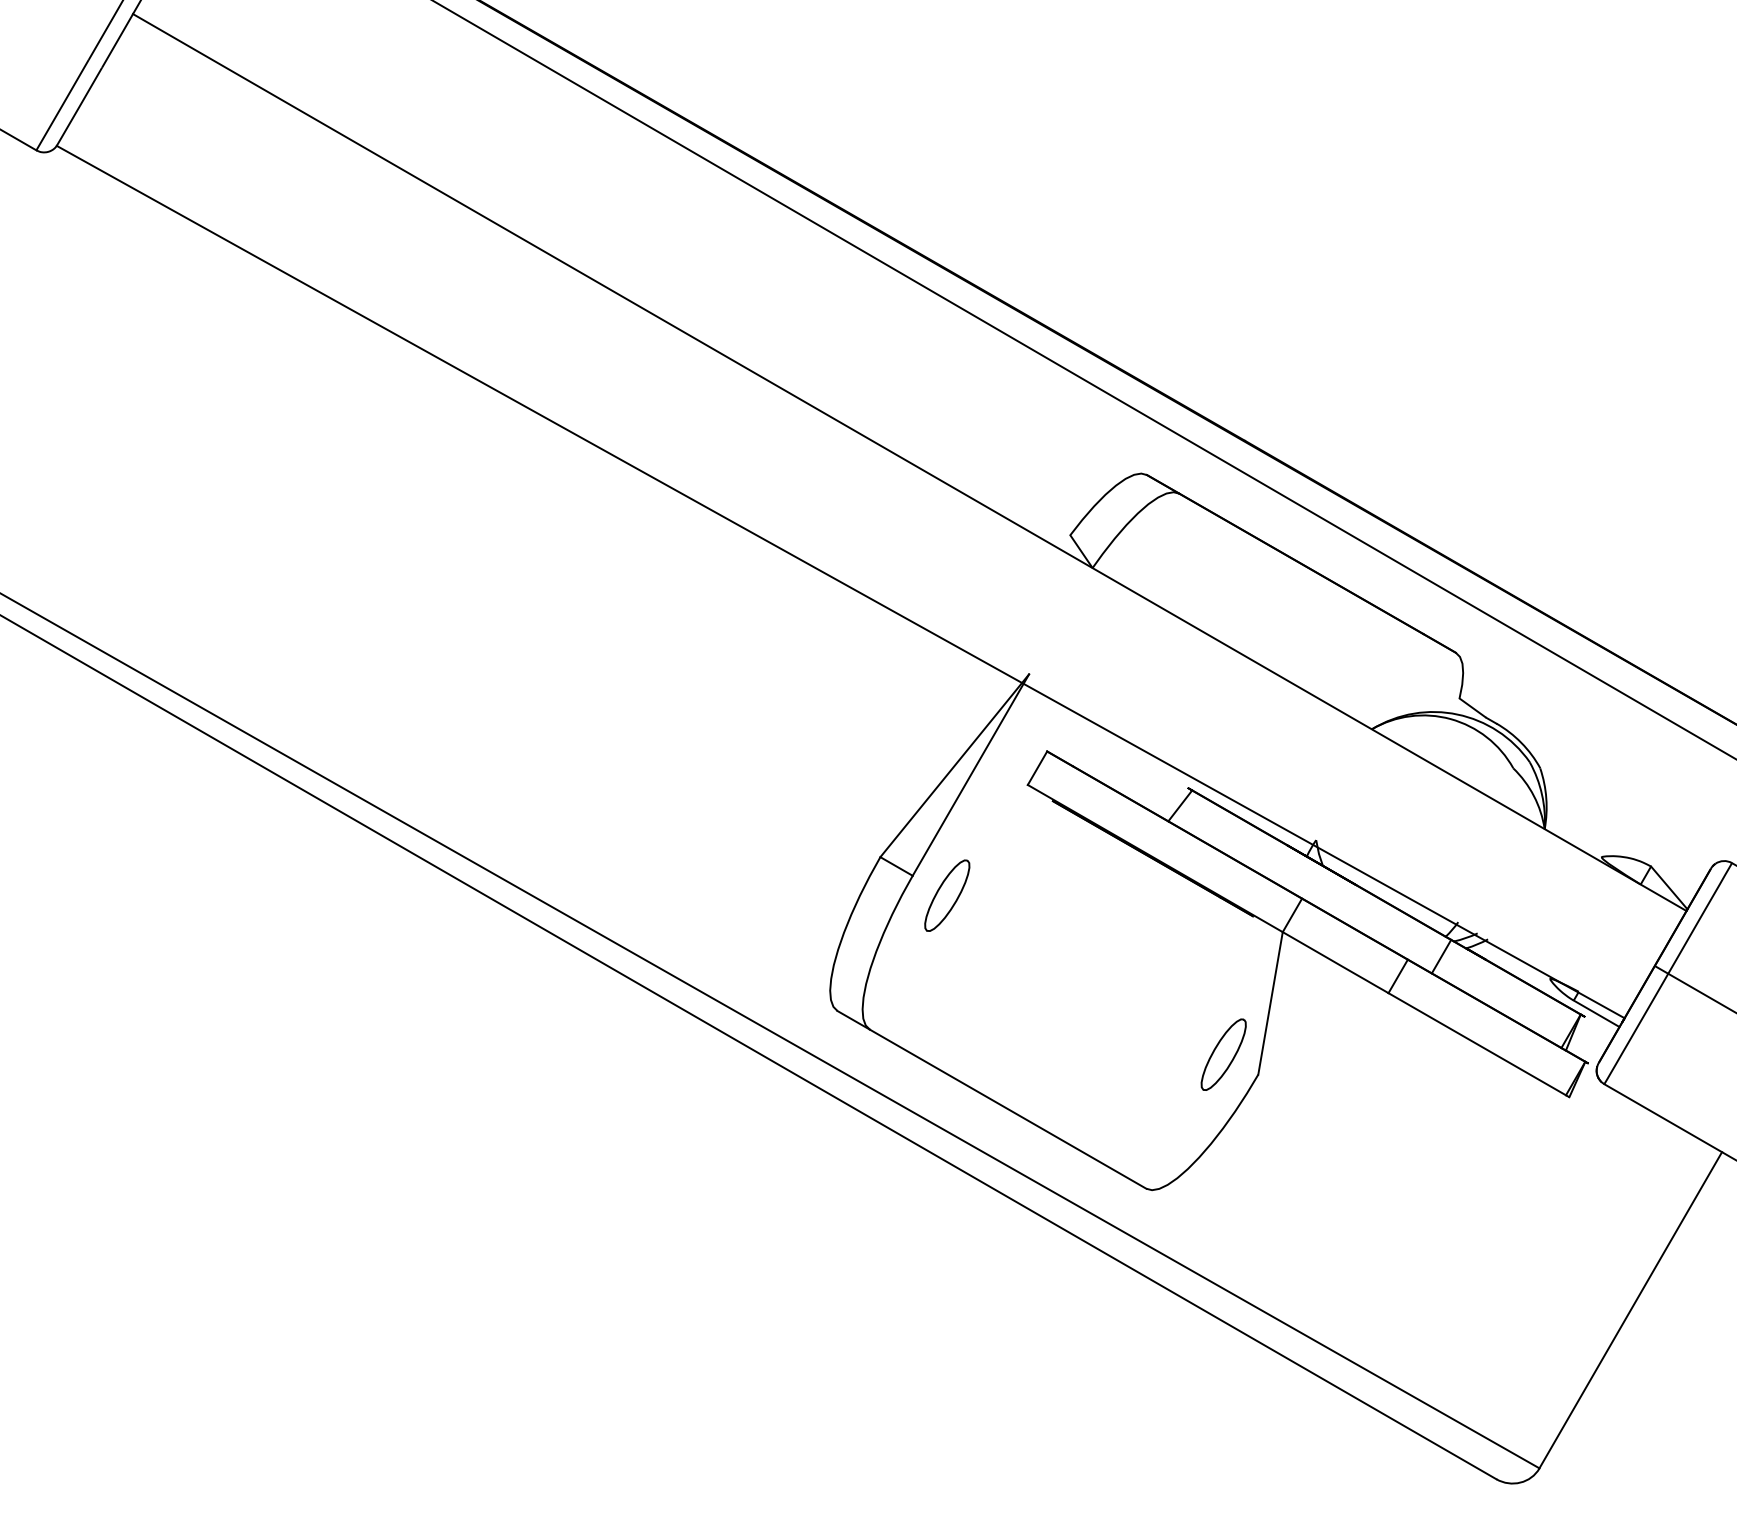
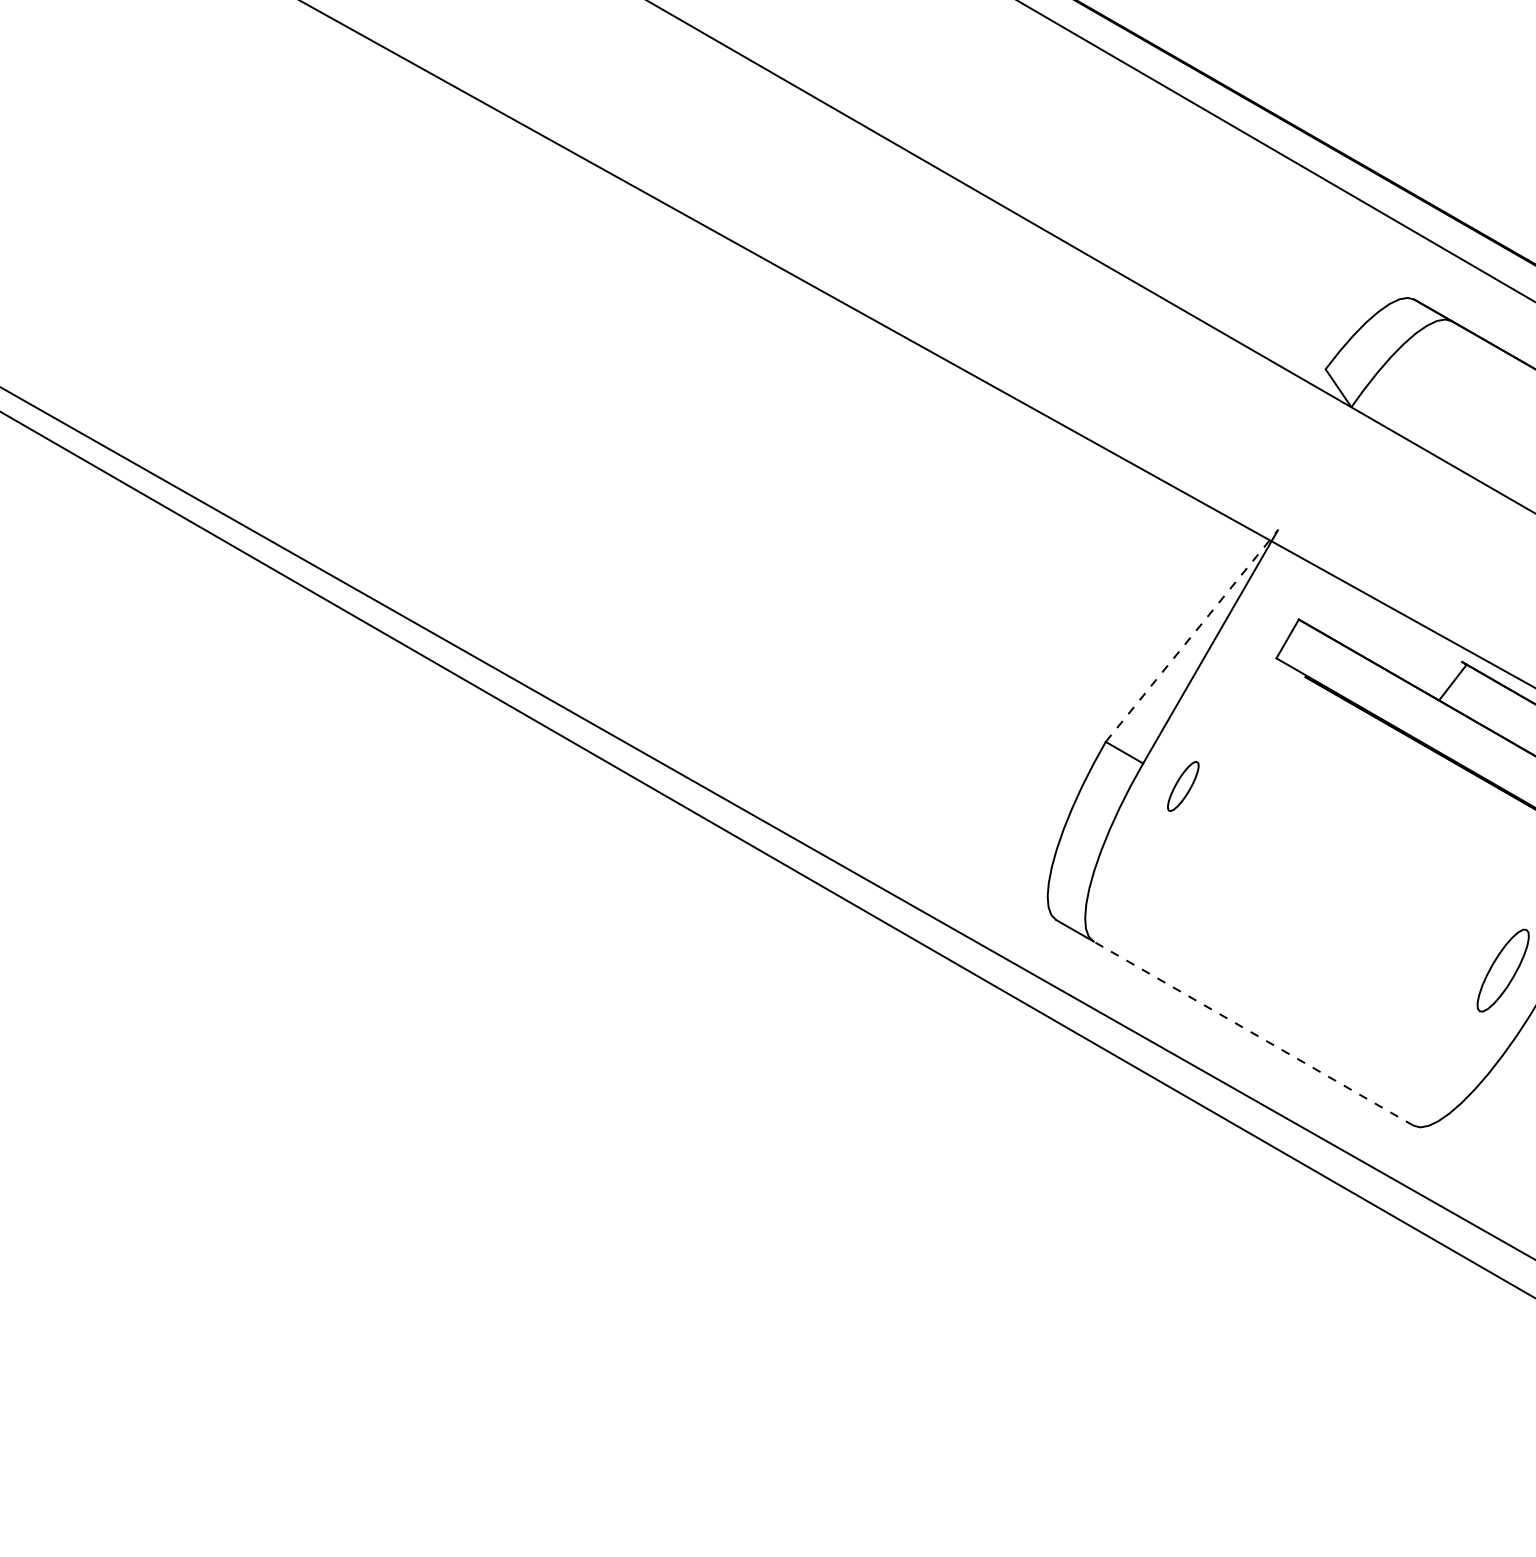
line: (954, 765) -> (1191, 635), solid -> dashed
part: (947, 895) -> (1183, 786), size x0.6
line: (1007, 1108) -> (1252, 1032), solid -> dashed

